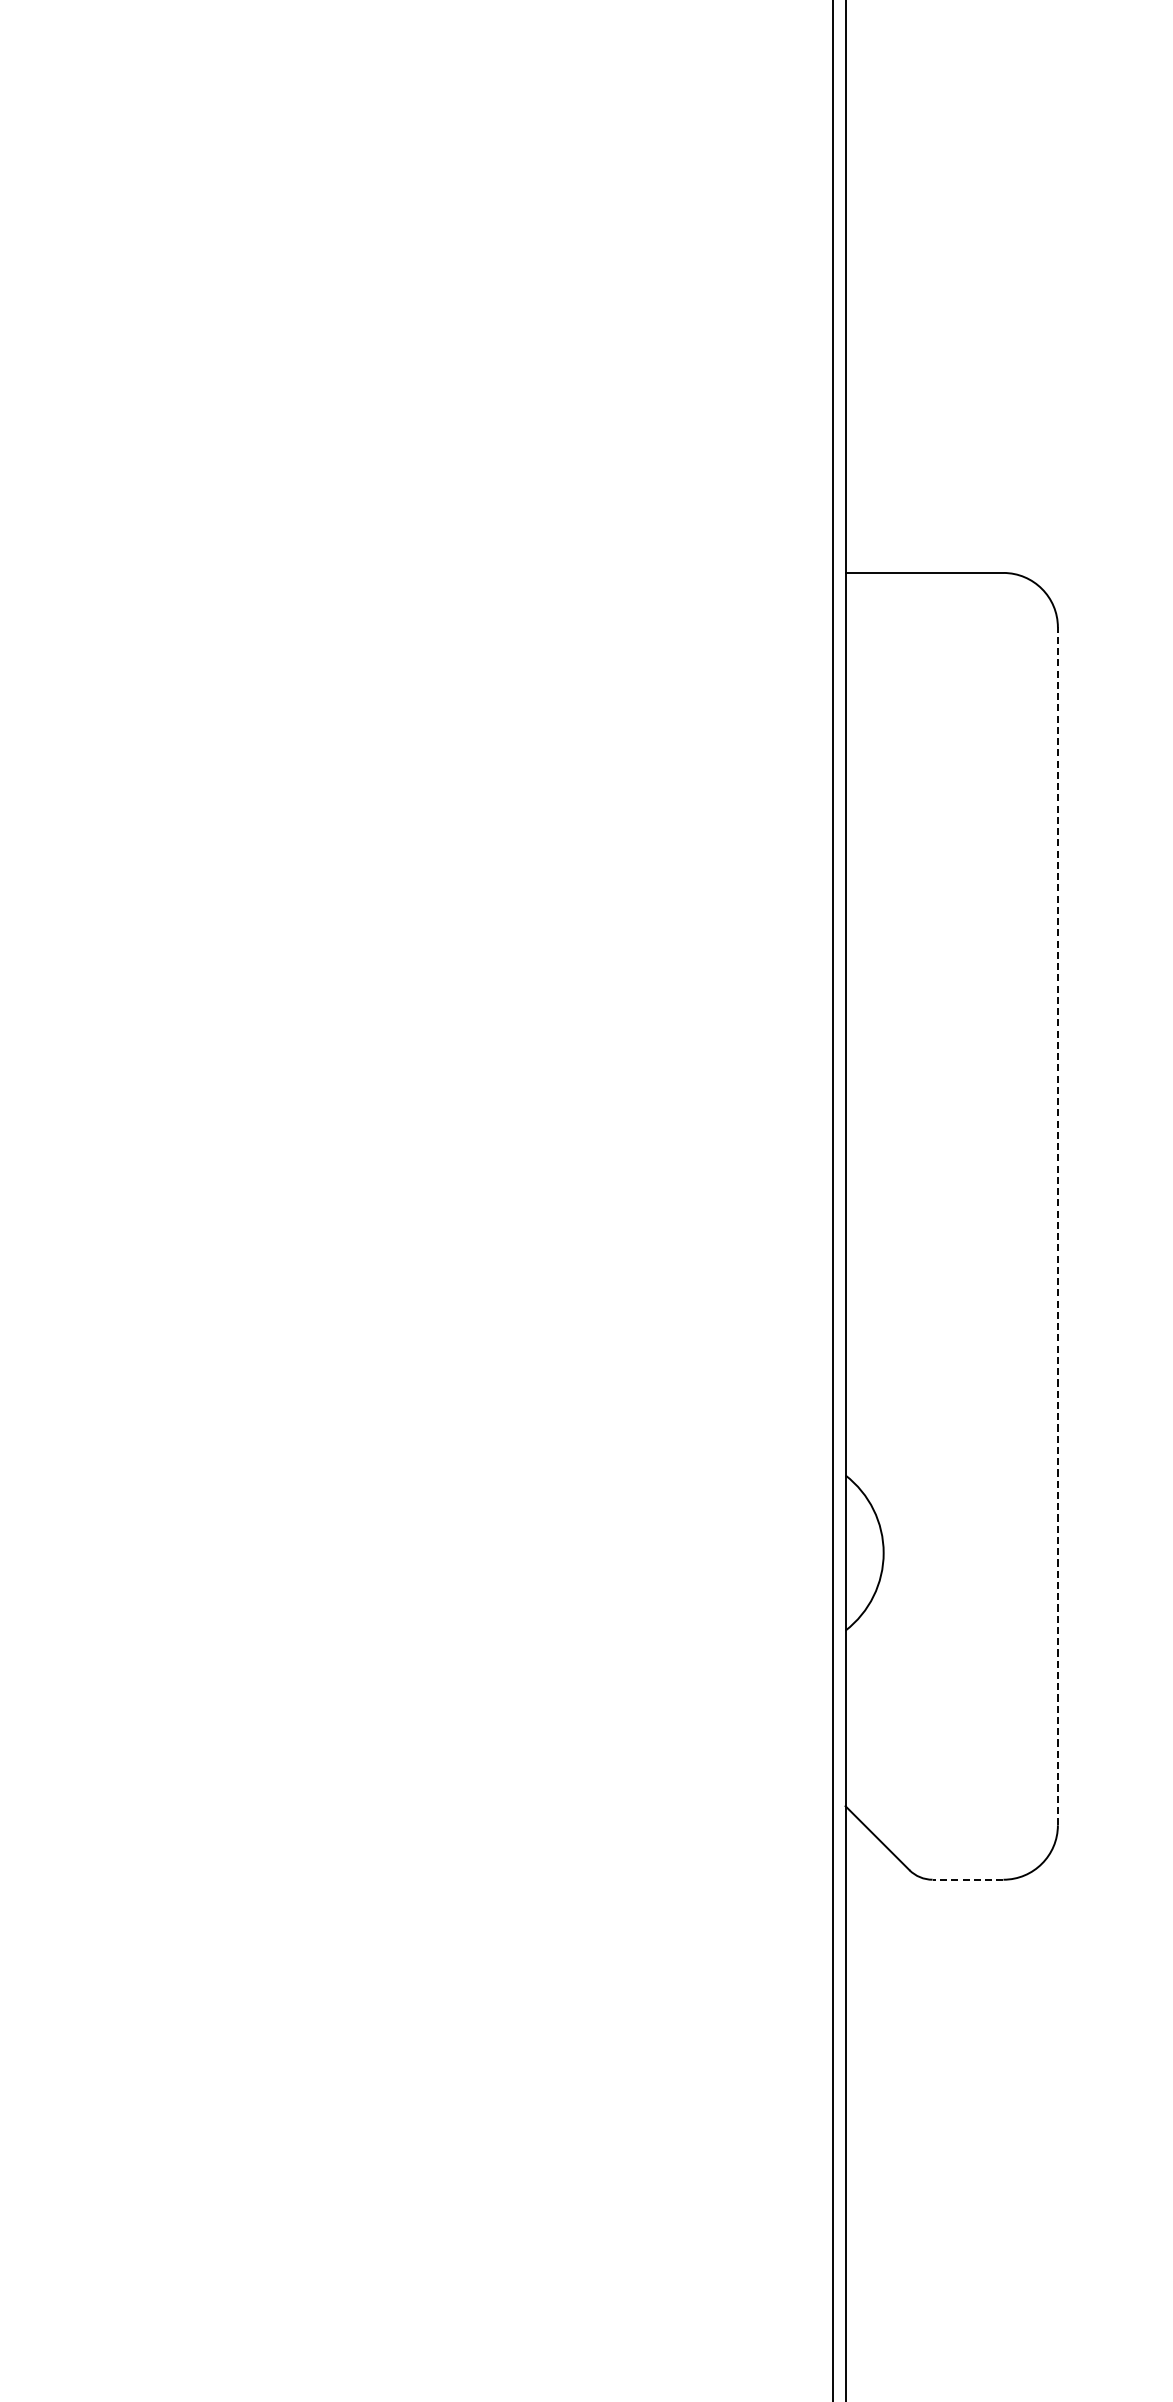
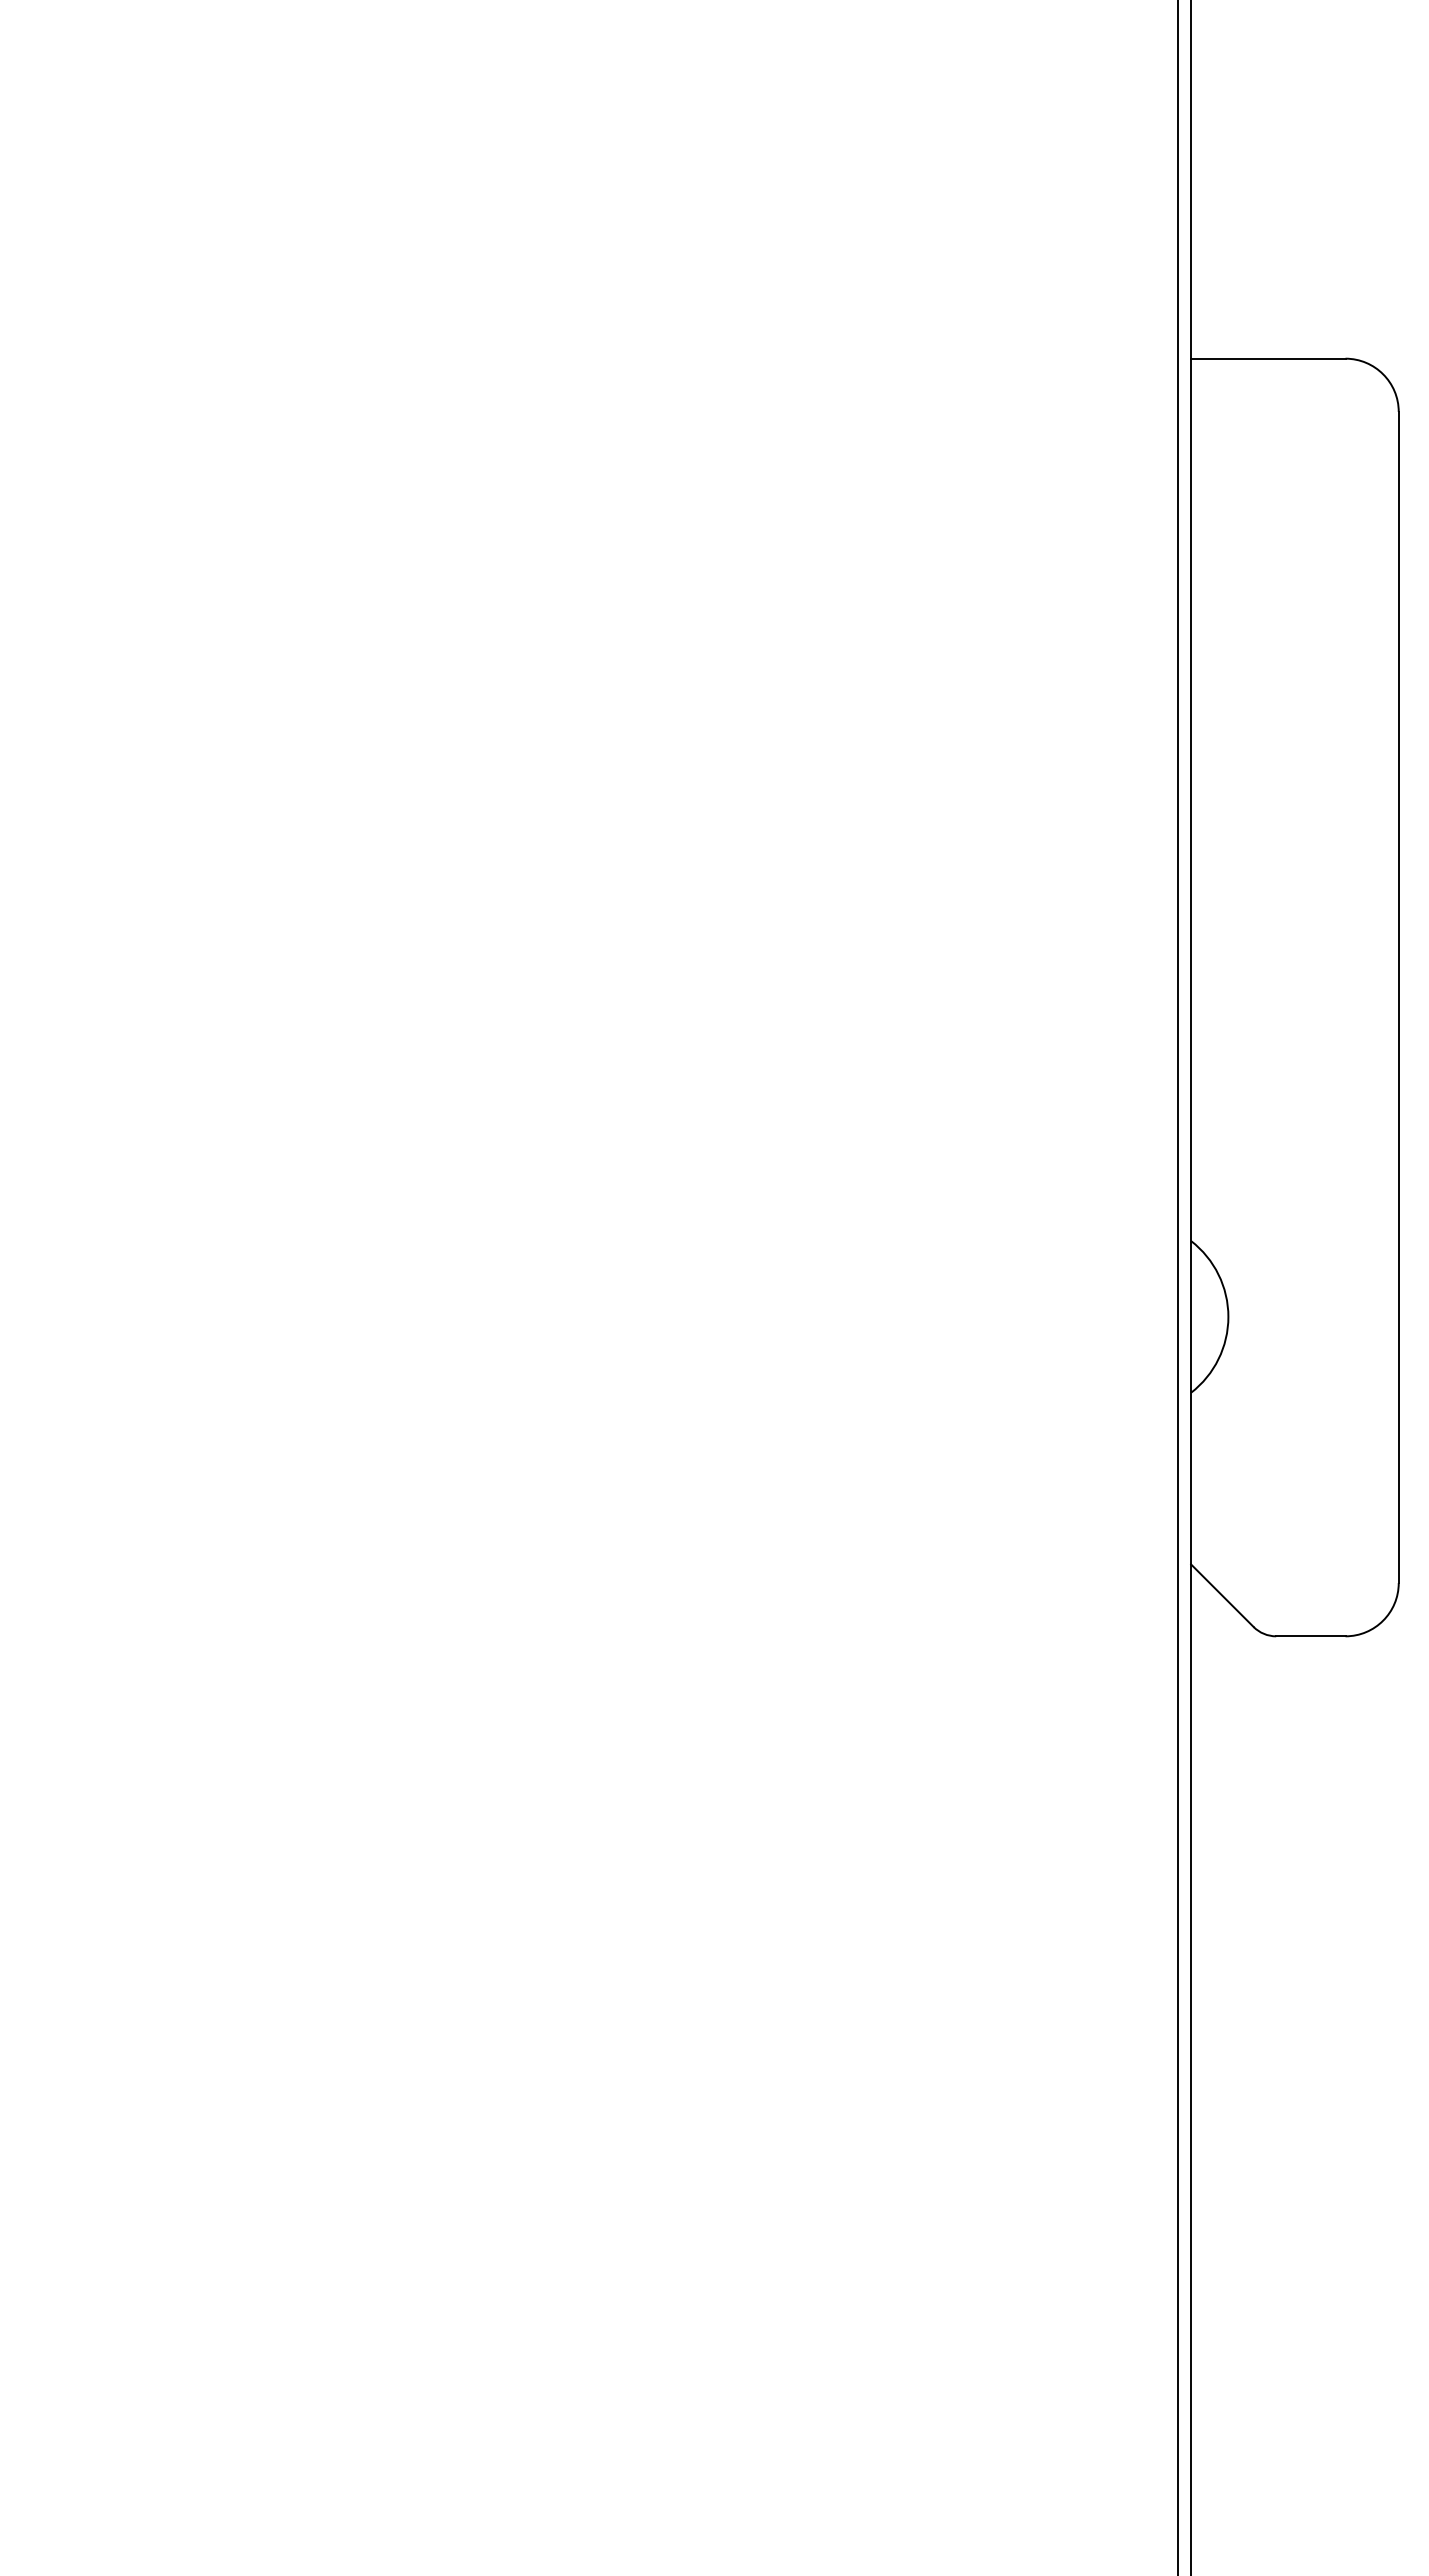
line: (1057, 1226) -> (1398, 997), dashed -> solid
line: (967, 1879) -> (1310, 1636), dashed -> solid

